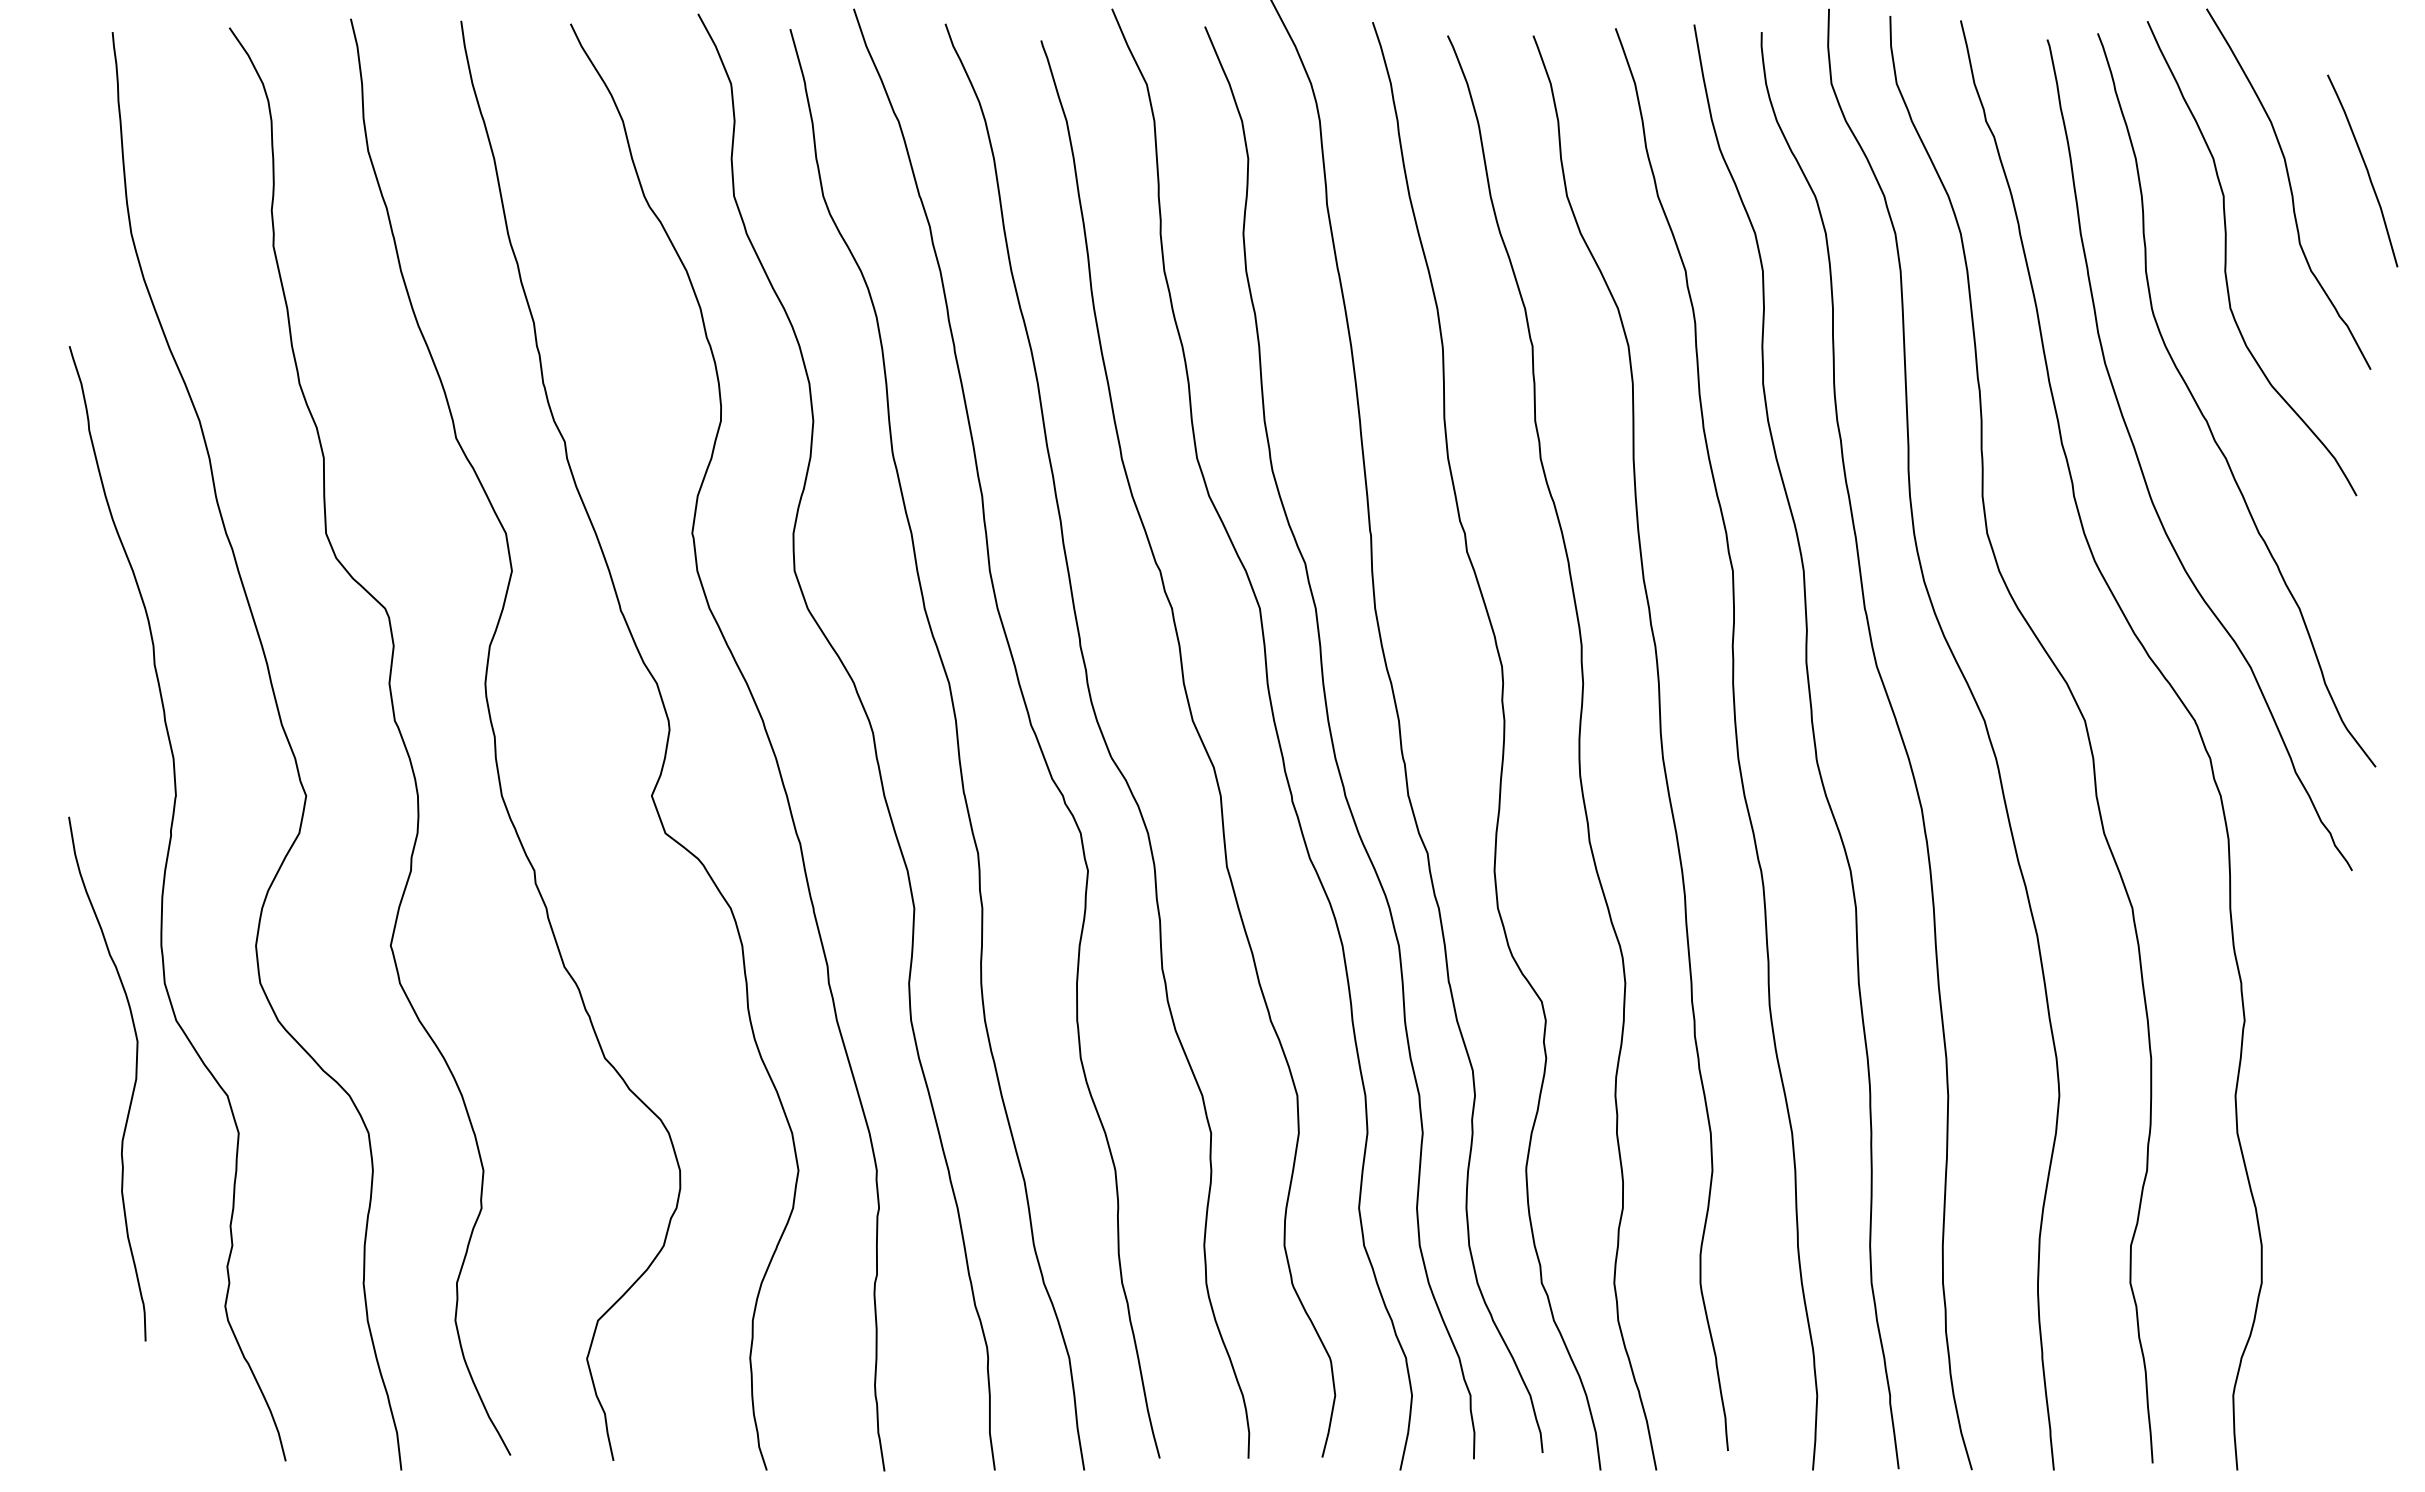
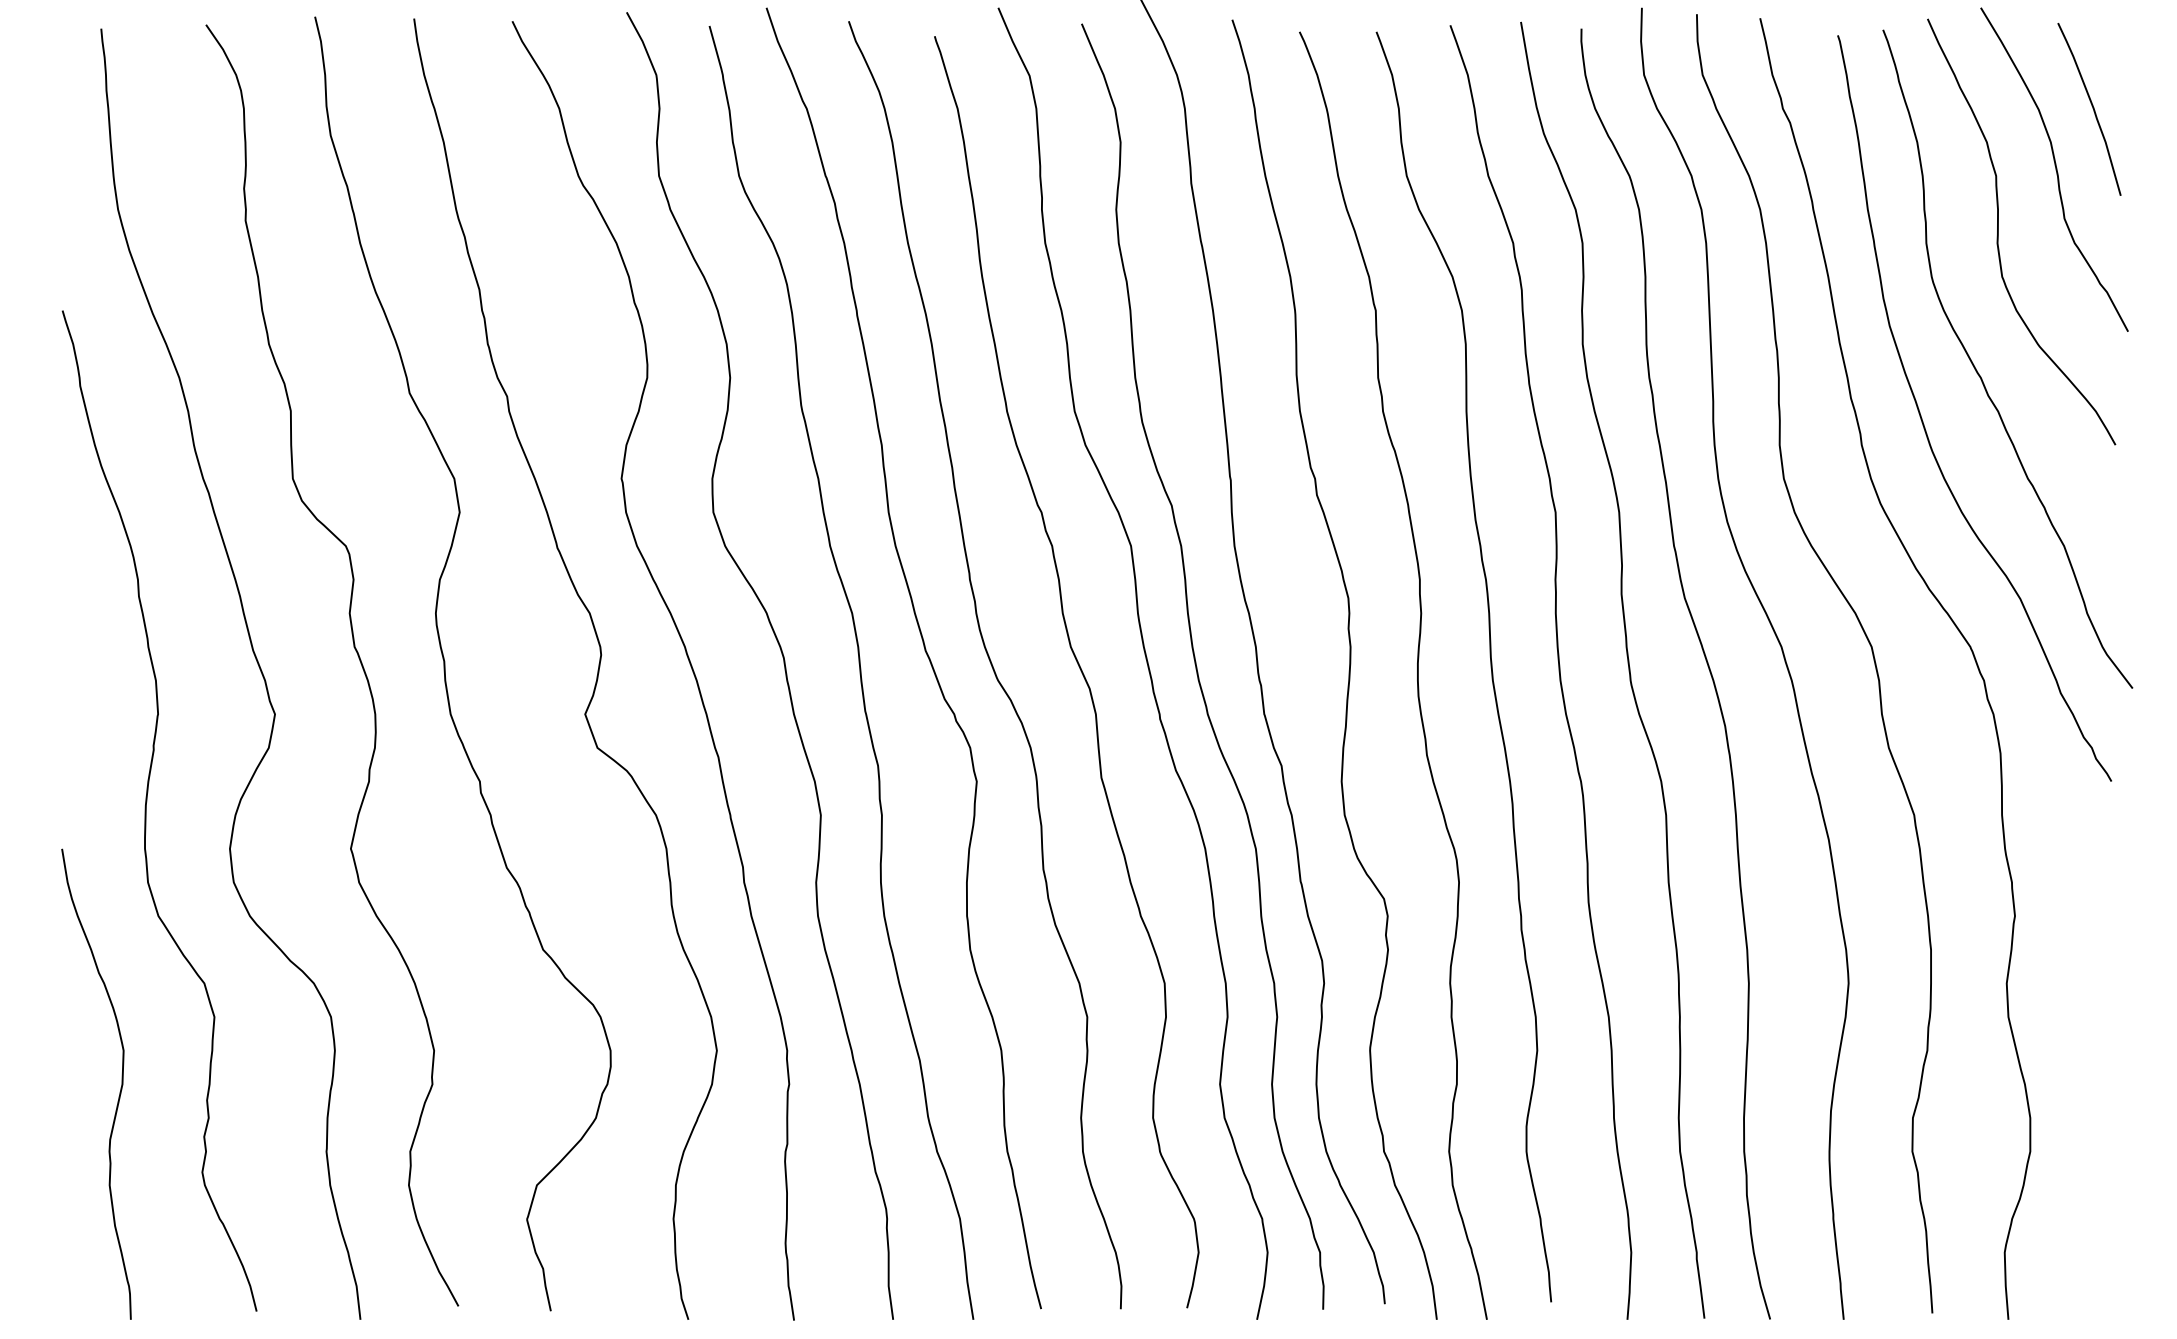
curve: (2365, 168) -> (2092, 107), moved
curve: (134, 1081) -> (120, 1086), moved

